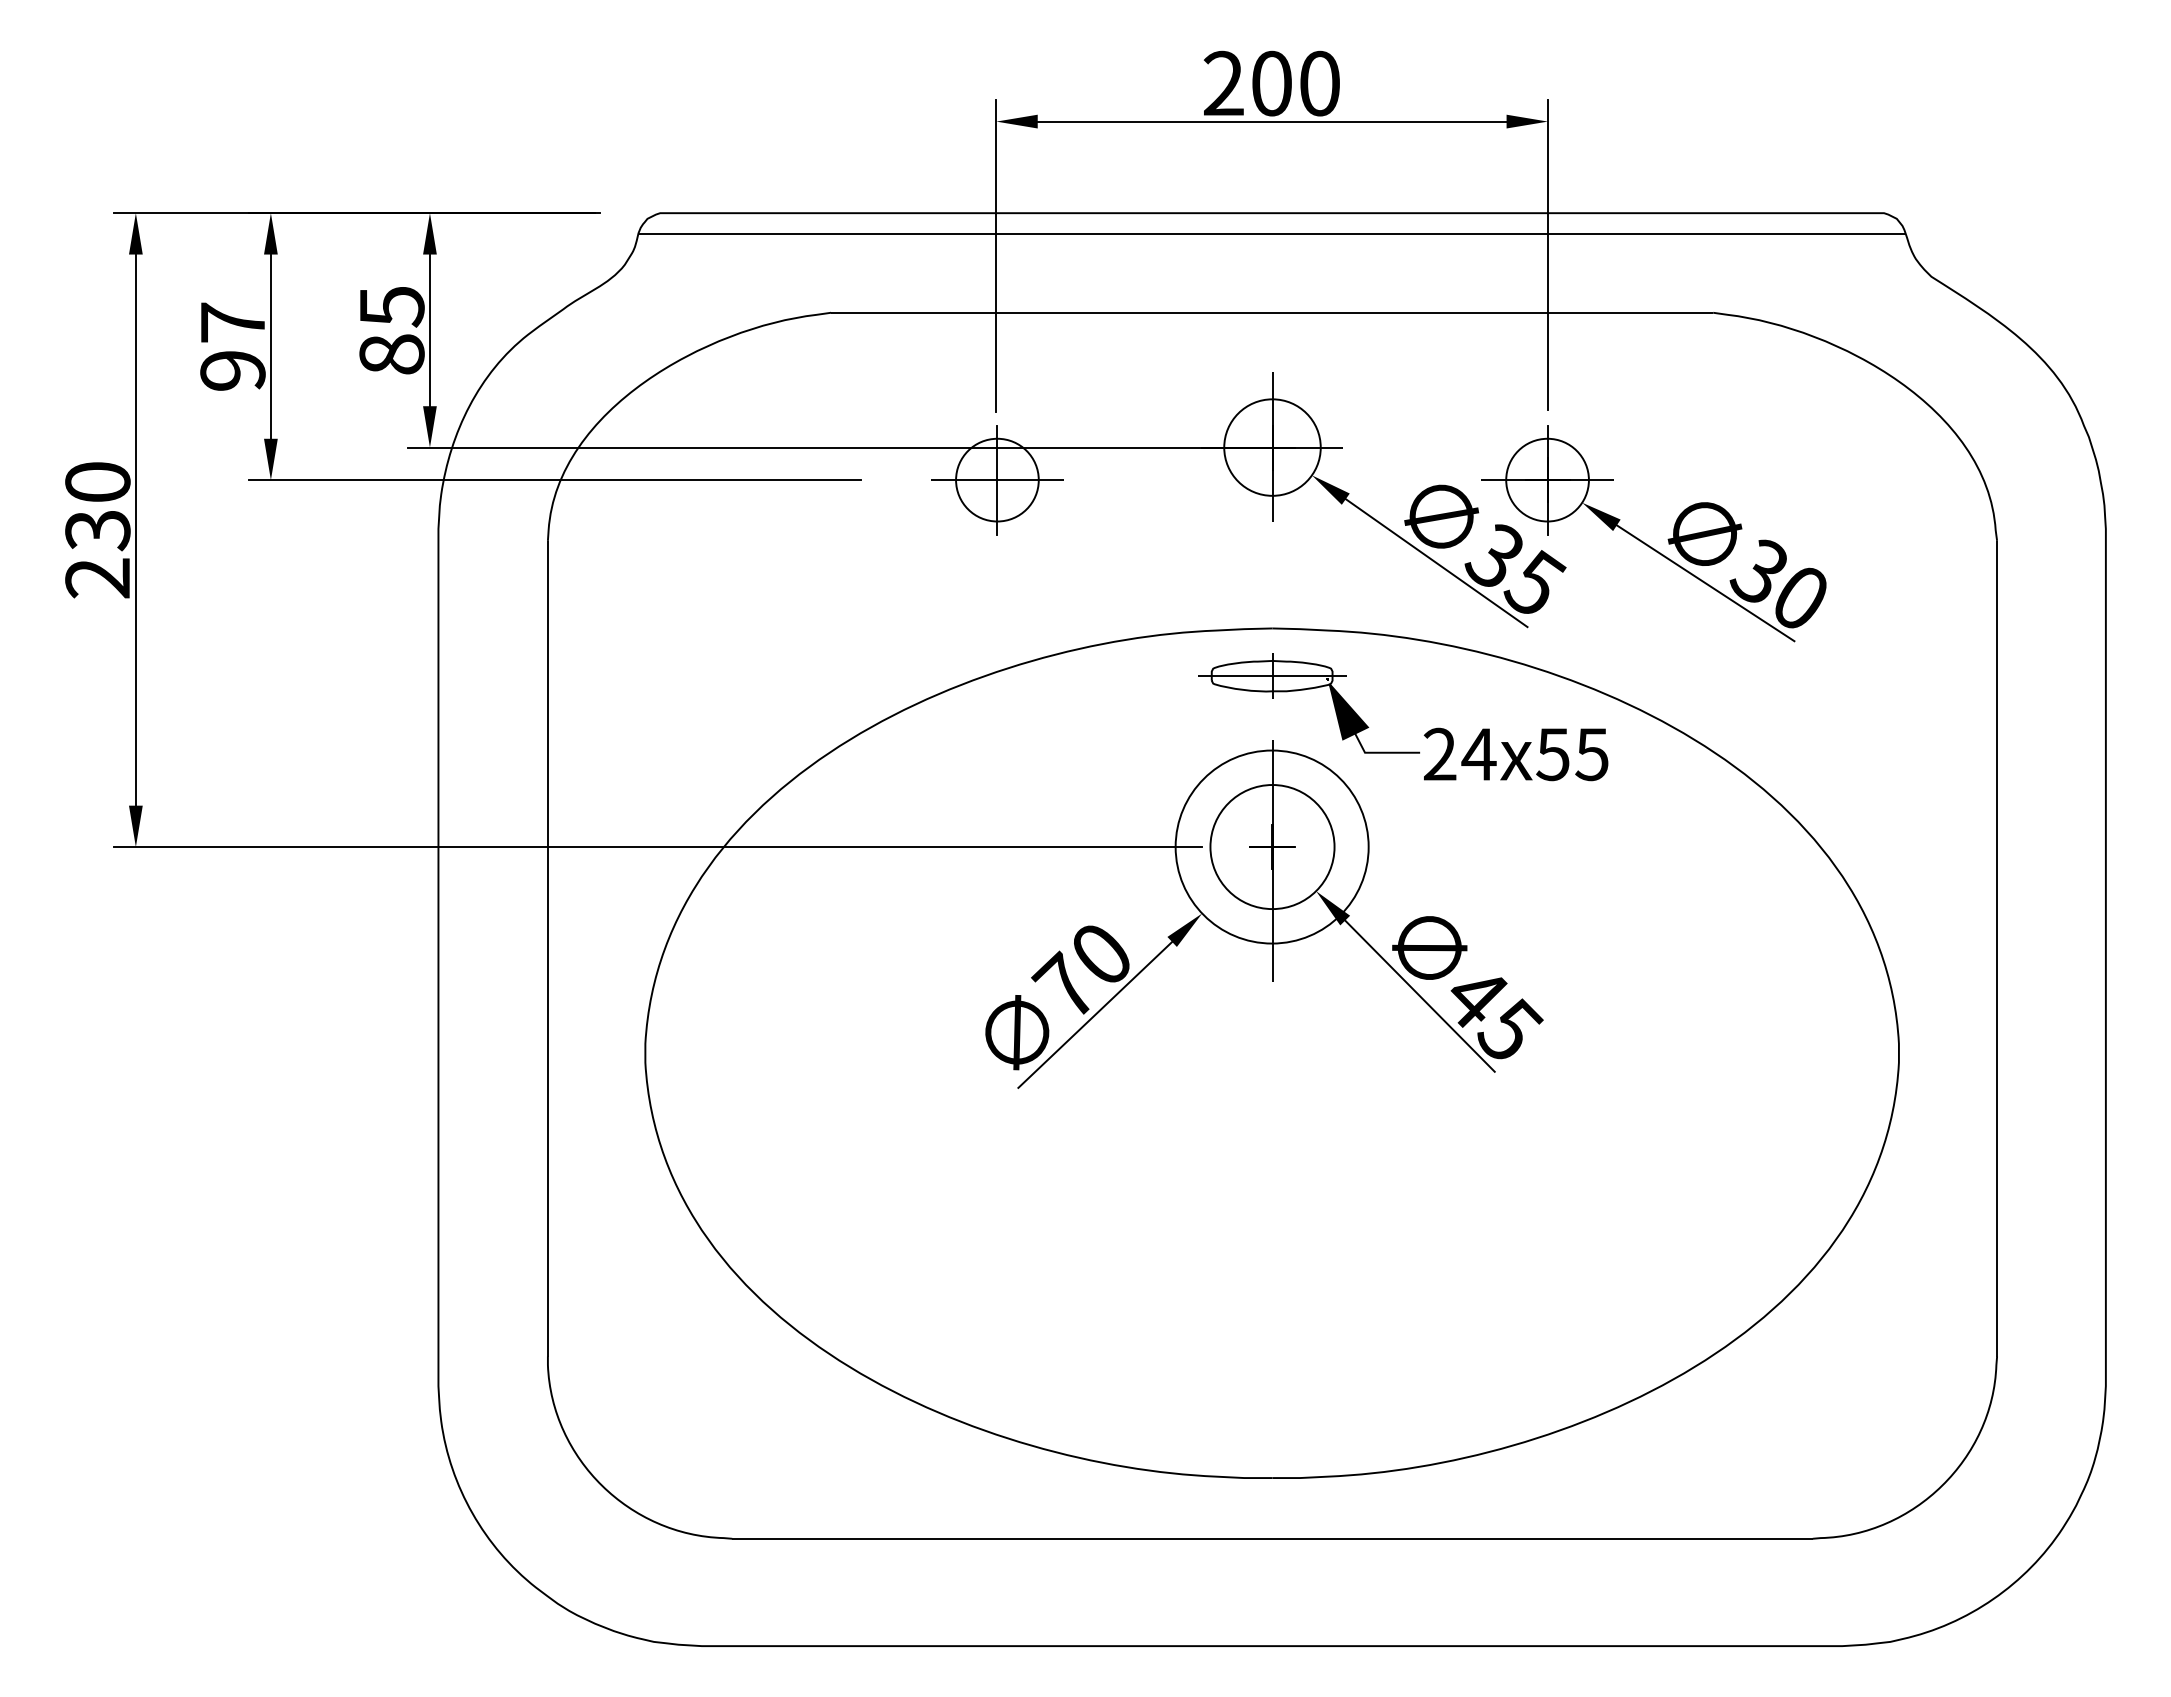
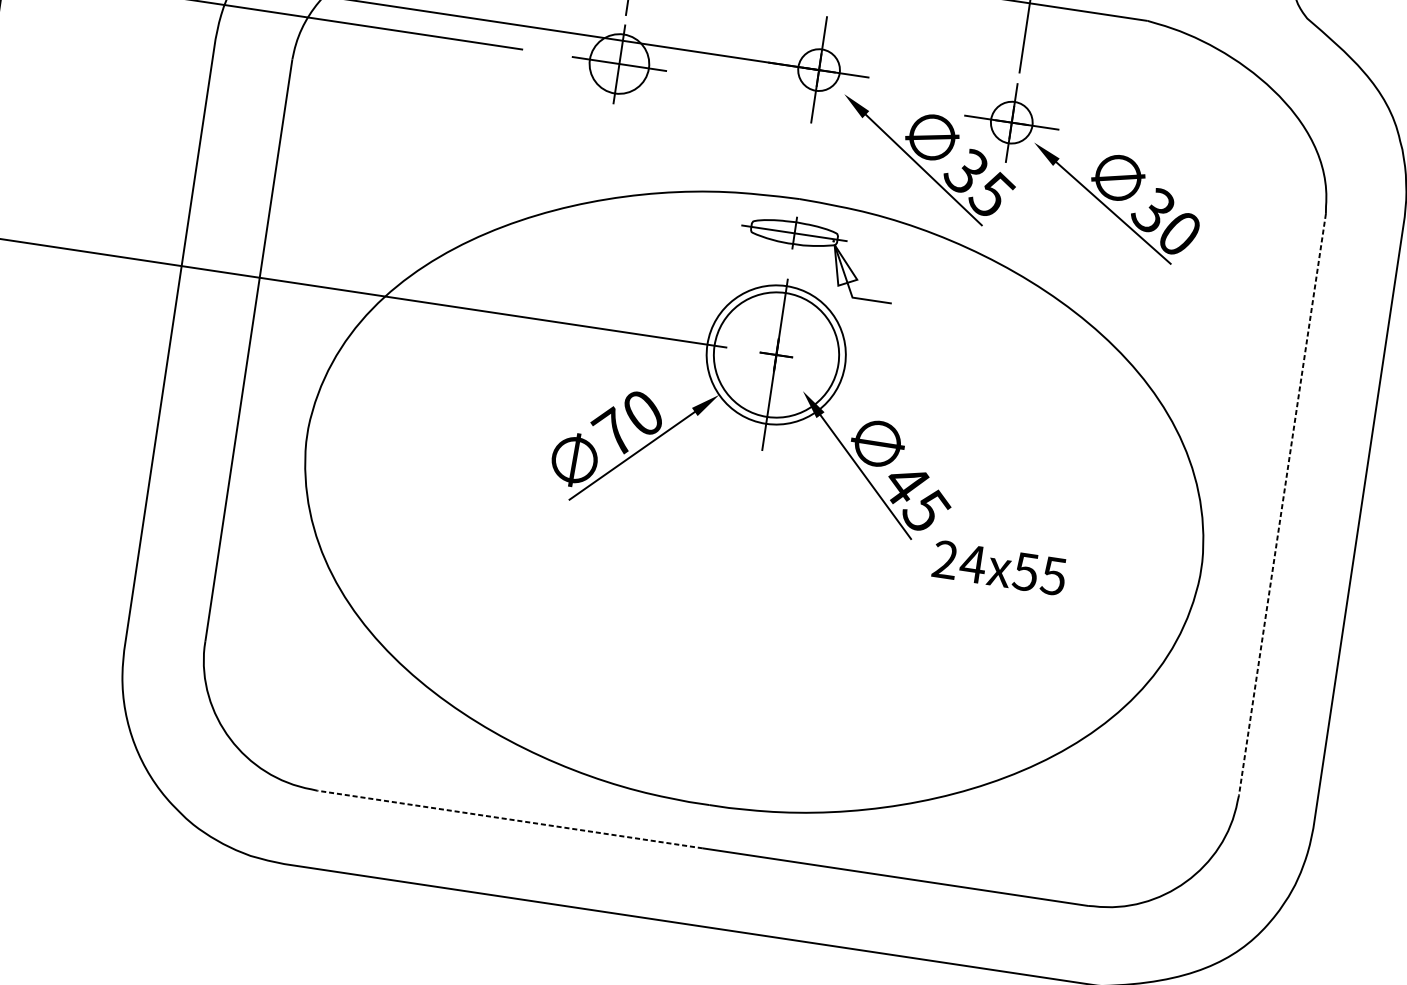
circle: (1272, 447) -> (819, 70), size x0.6
circle: (1547, 479) -> (1011, 122), size x0.7
fill: (1348, 711) -> (845, 266), removed
text: (1515, 754) -> (999, 567), moved
circle: (1272, 847) -> (776, 355), size x1.4
line: (1997, 948) -> (1282, 504), solid -> dashed
line: (1001, 1538) -> (509, 819), solid -> dashed

